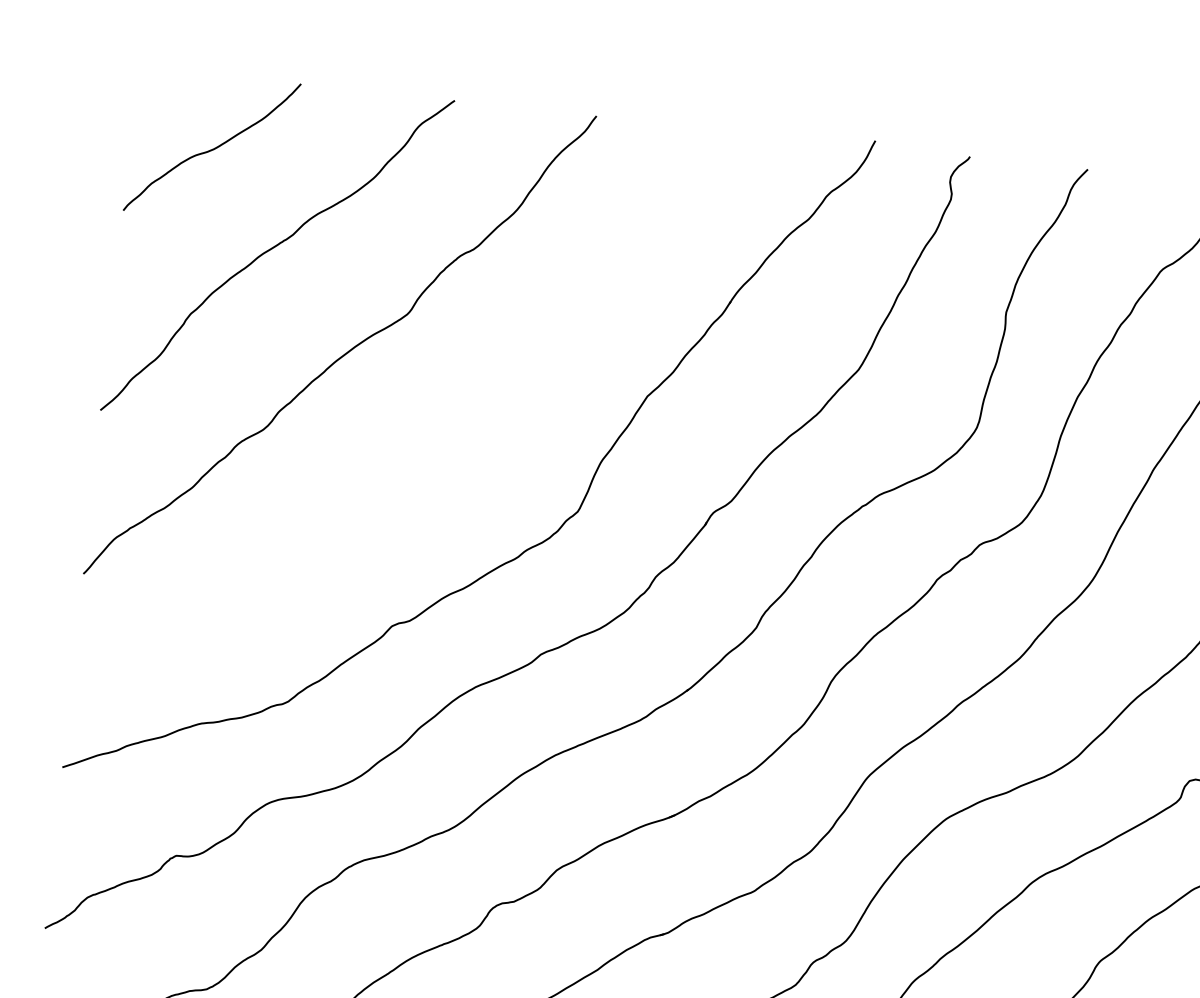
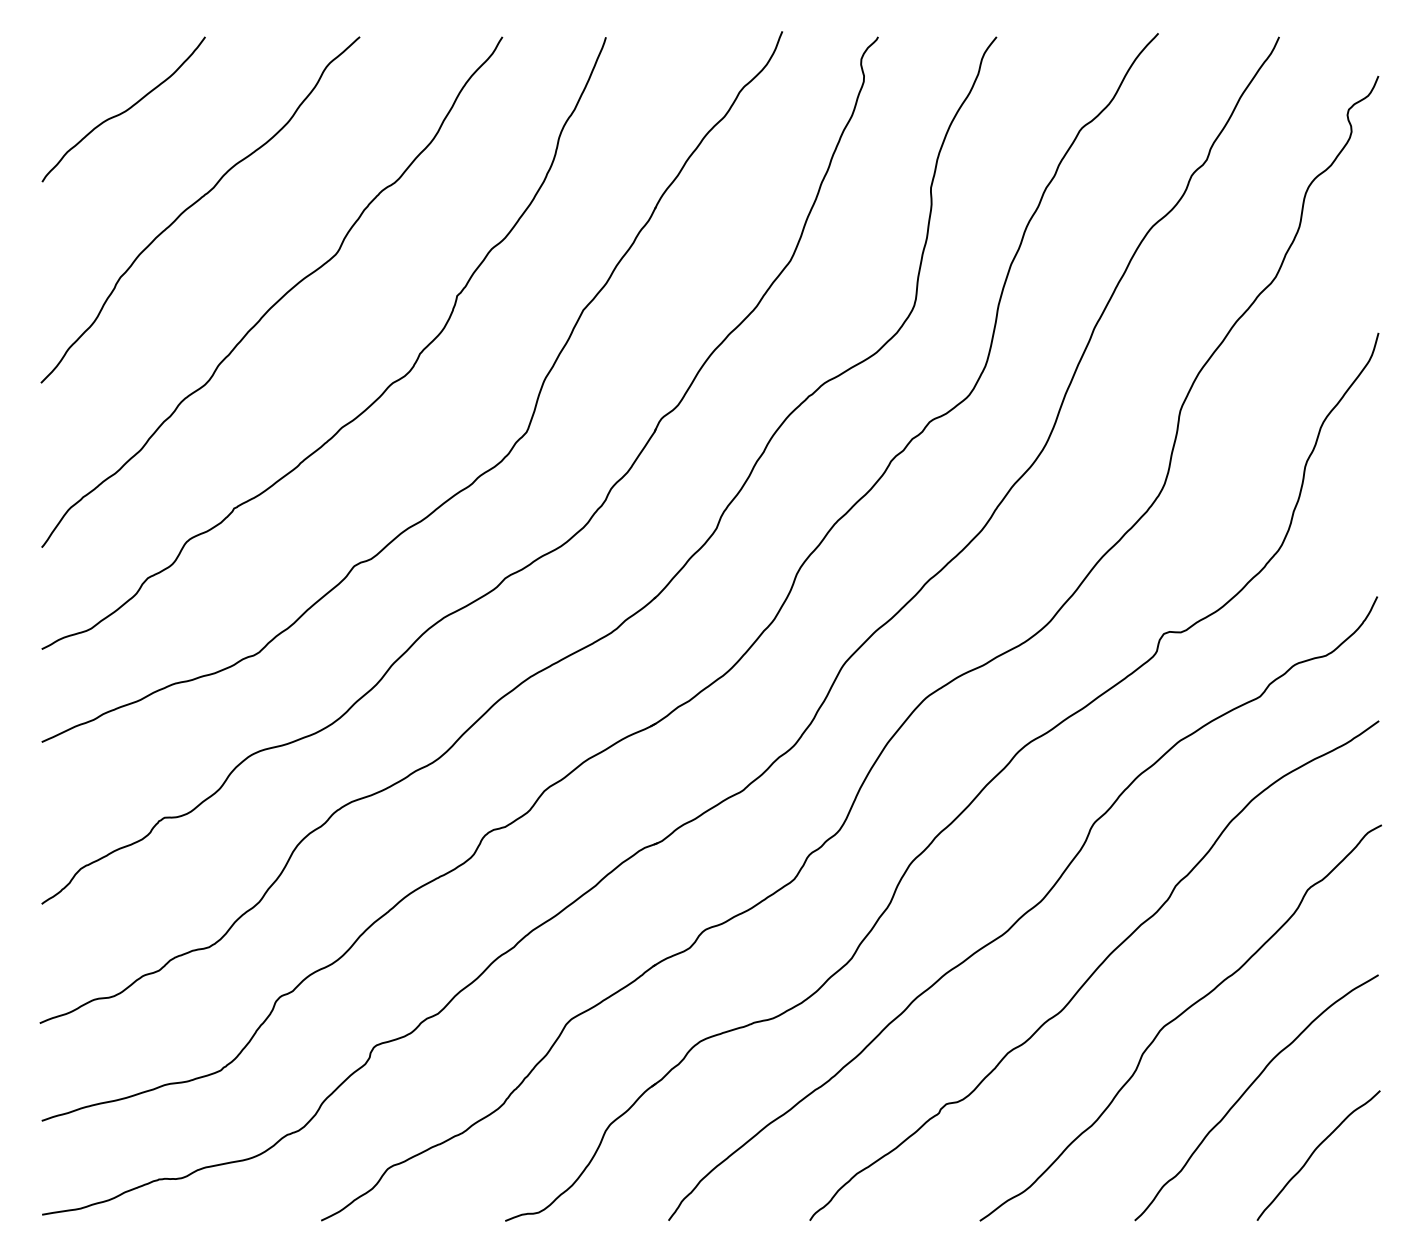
curve: (433, 460) -> (377, 397), added

